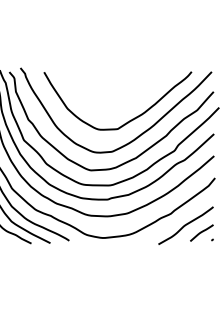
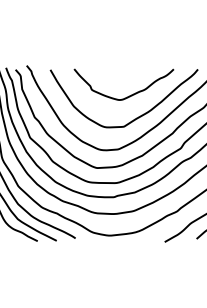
curve: (123, 97) -> (129, 95), added

